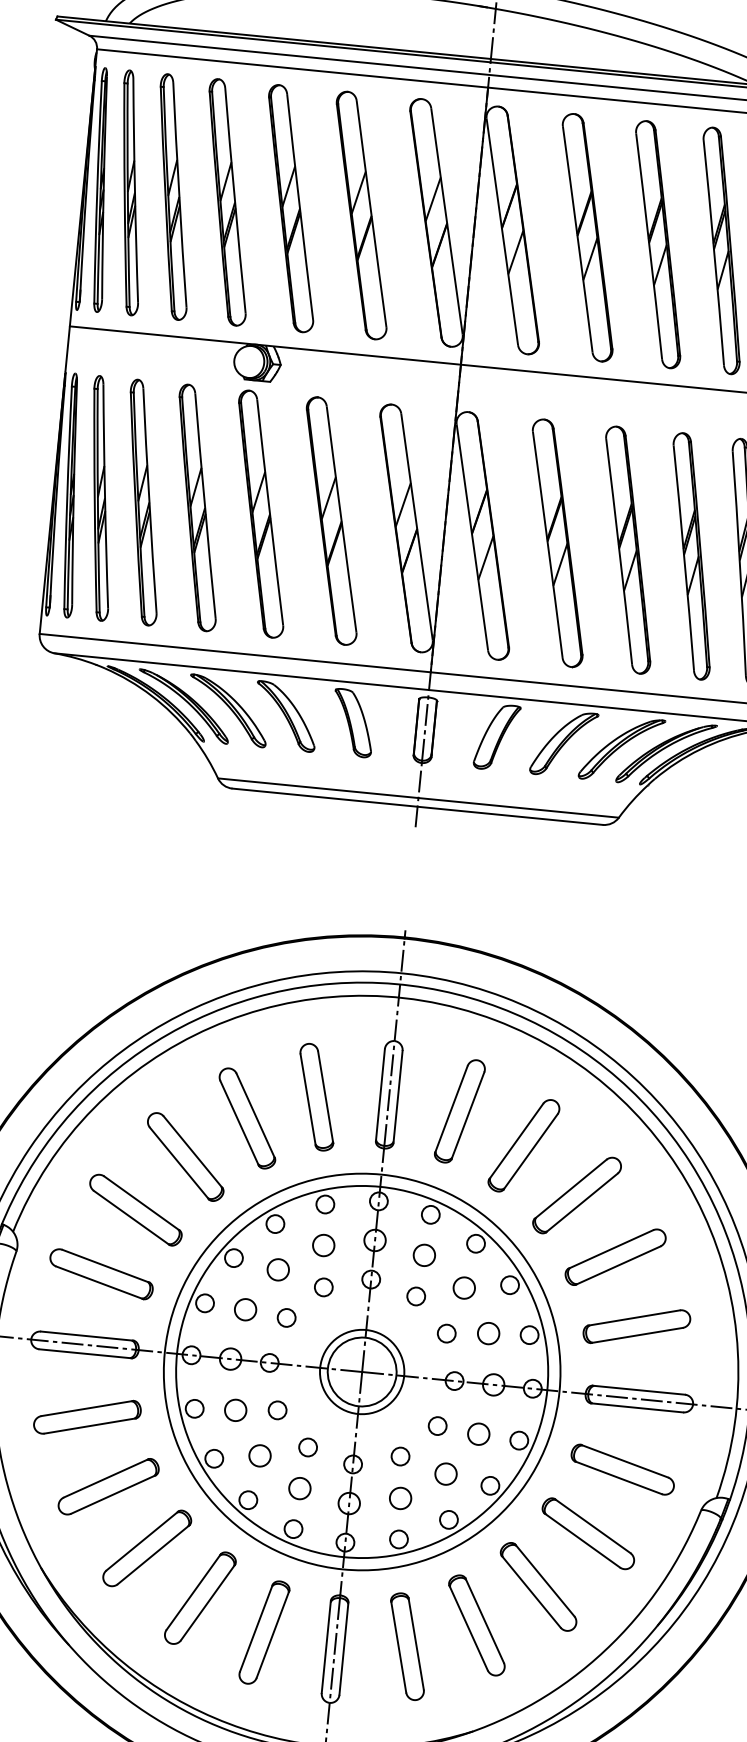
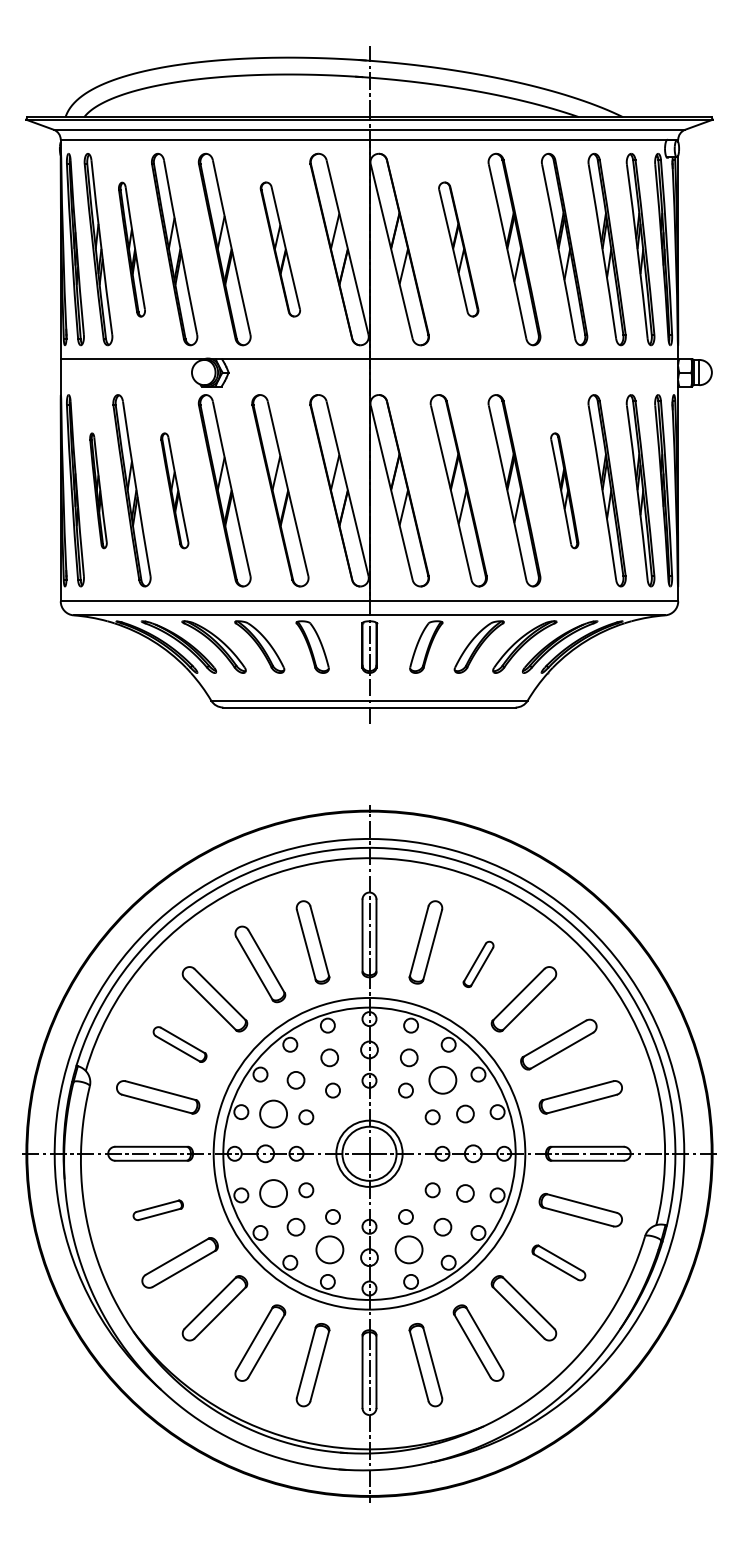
part: (173, 197) -> (131, 249), size x0.7
part: (361, 215) -> (280, 249), size x0.7
part: (587, 237) -> (458, 249), size x0.7
part: (101, 498) -> (98, 490), size x0.6
part: (197, 507) -> (174, 490), size x0.6
part: (691, 556) -> (564, 490), size x0.6
part: (523, 1145) -> (478, 964), size x0.6
part: (135, 1209) -> (179, 1044), size x0.7
circle: (463, 1288) -> (442, 1080), size x1.6
circle: (245, 1309) -> (273, 1113), size x1.6
circle: (235, 1410) -> (273, 1193), size x1.6
part: (87, 1417) -> (158, 1210), size x0.6
circle: (299, 1488) -> (329, 1249), size x1.6
circle: (400, 1498) -> (409, 1249), size x1.6
part: (588, 1533) -> (558, 1262), size x0.7

